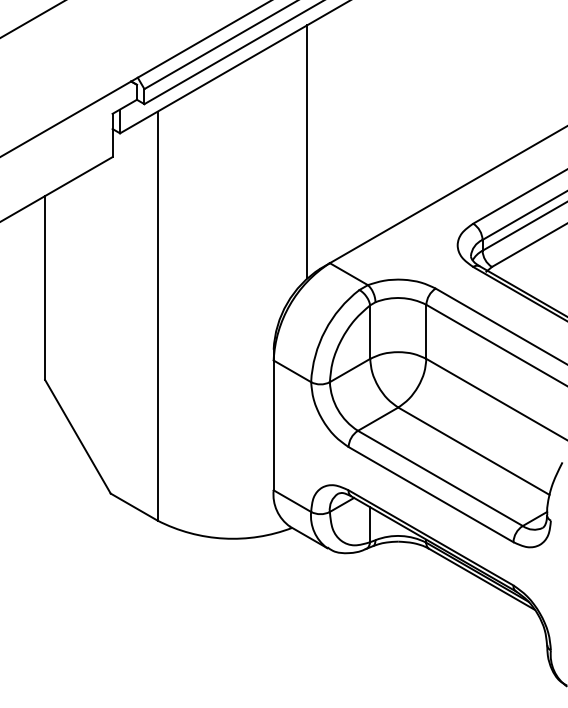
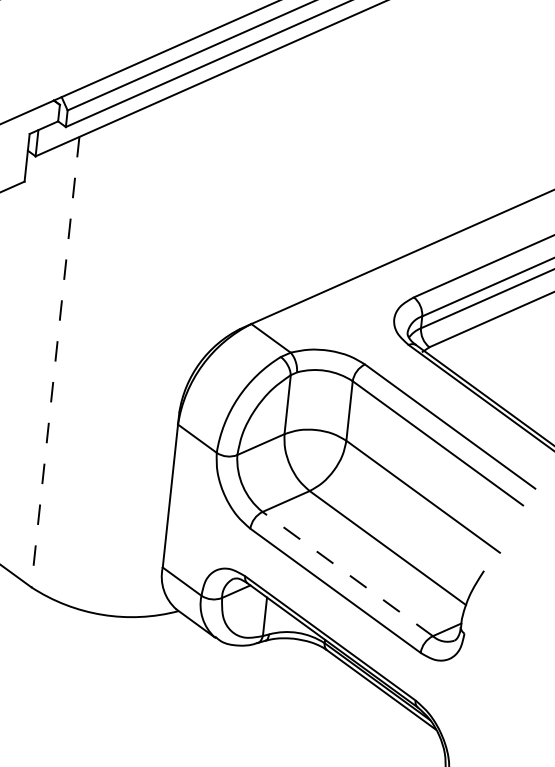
line: (307, 151) -> (239, 198), removed
line: (157, 316) -> (55, 362), solid -> dashed
line: (439, 478) -> (346, 574), solid -> dashed

